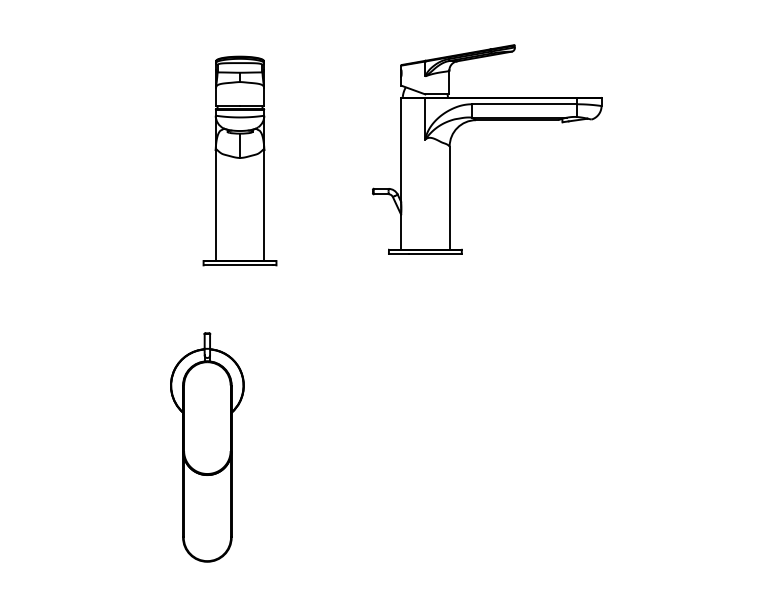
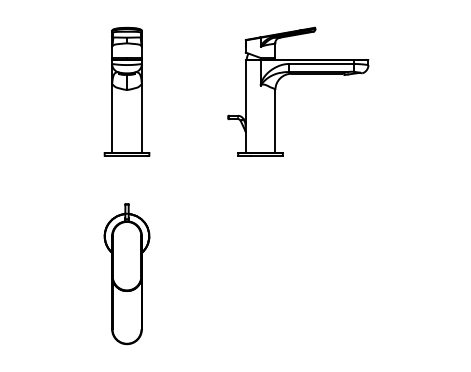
part: (239, 160) -> (126, 91), moved

